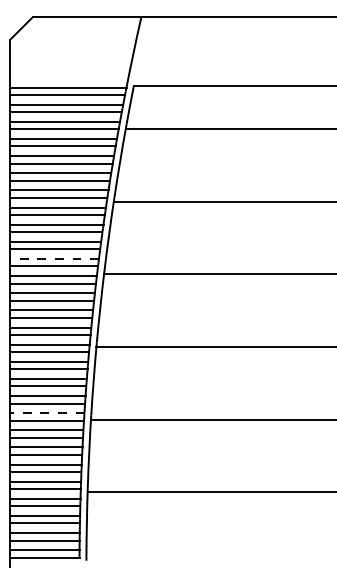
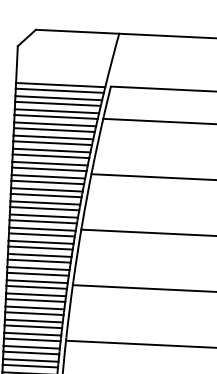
line: (54, 258) -> (43, 215), dashed -> solid
line: (46, 413) -> (32, 334), dashed -> solid

